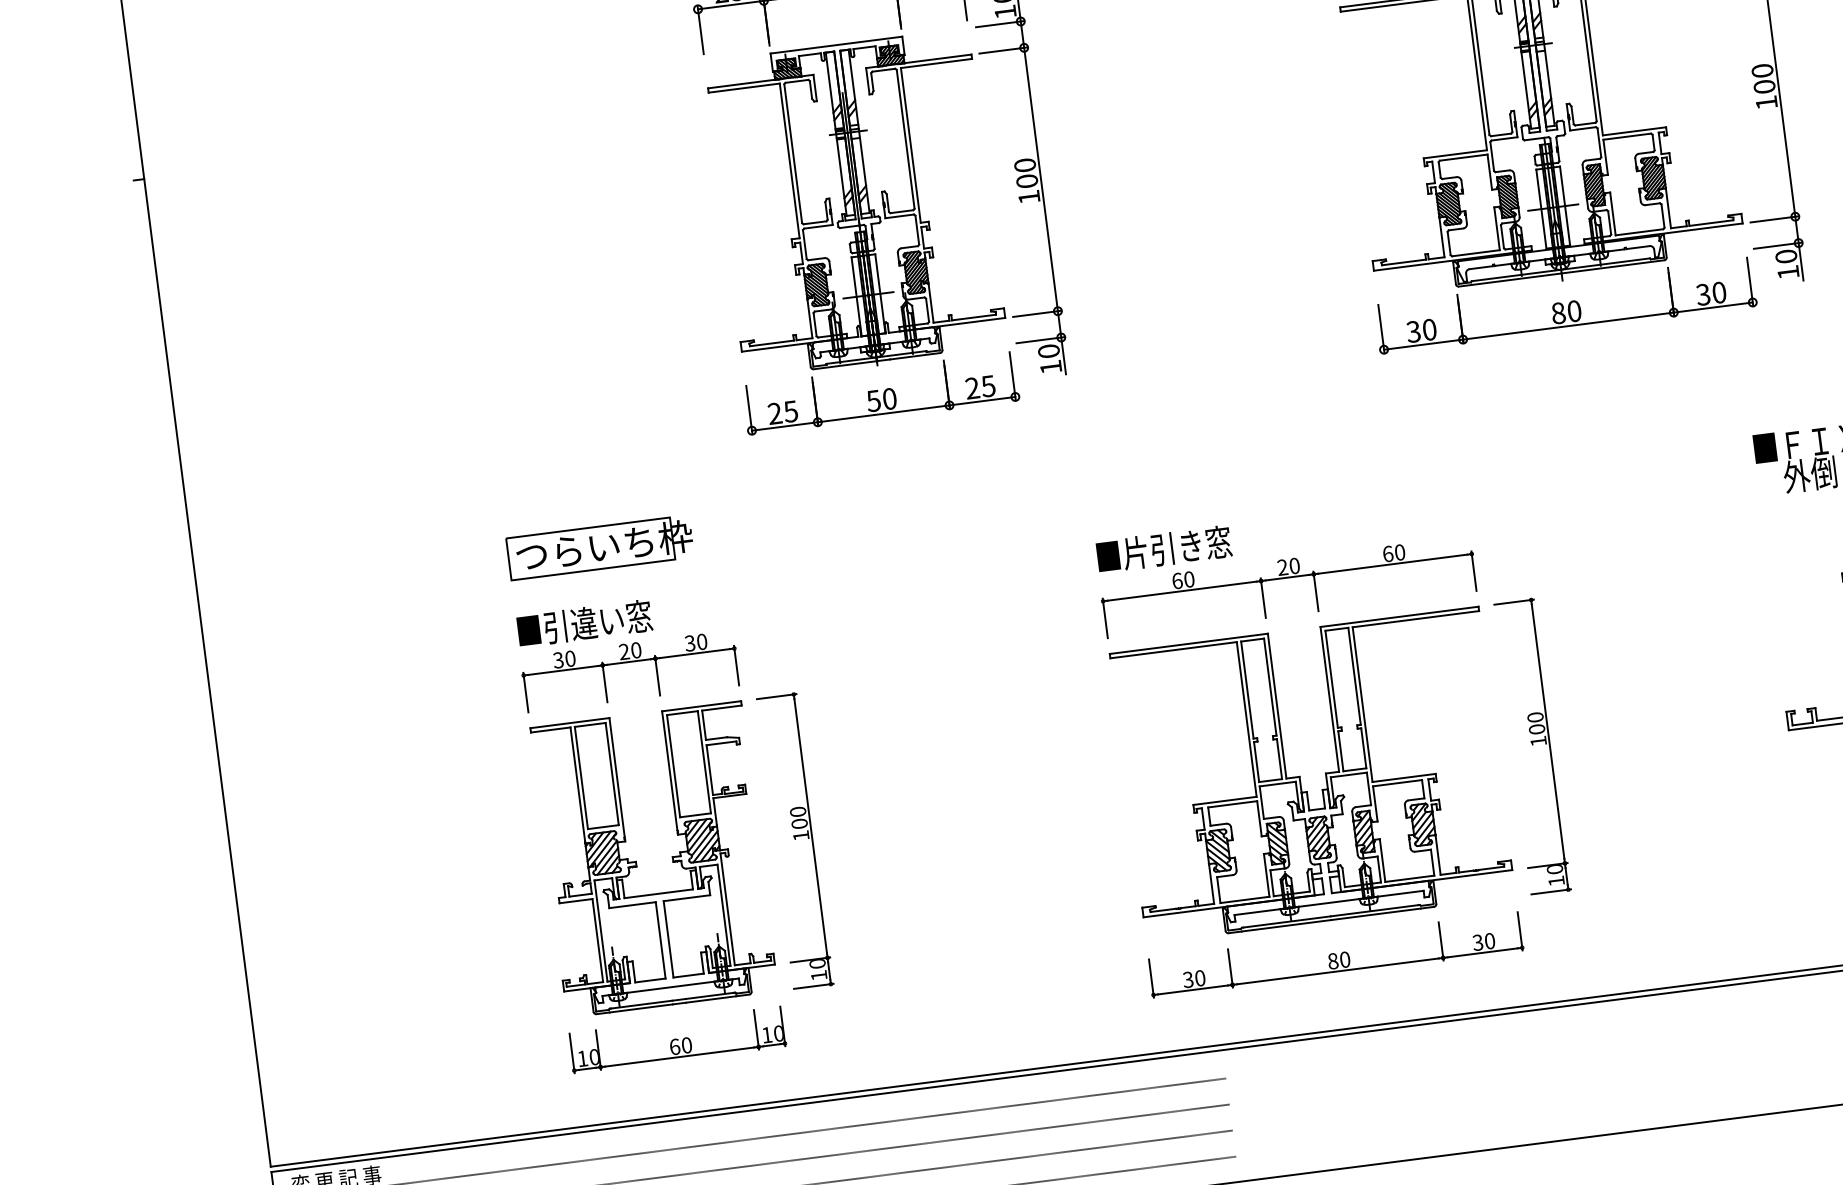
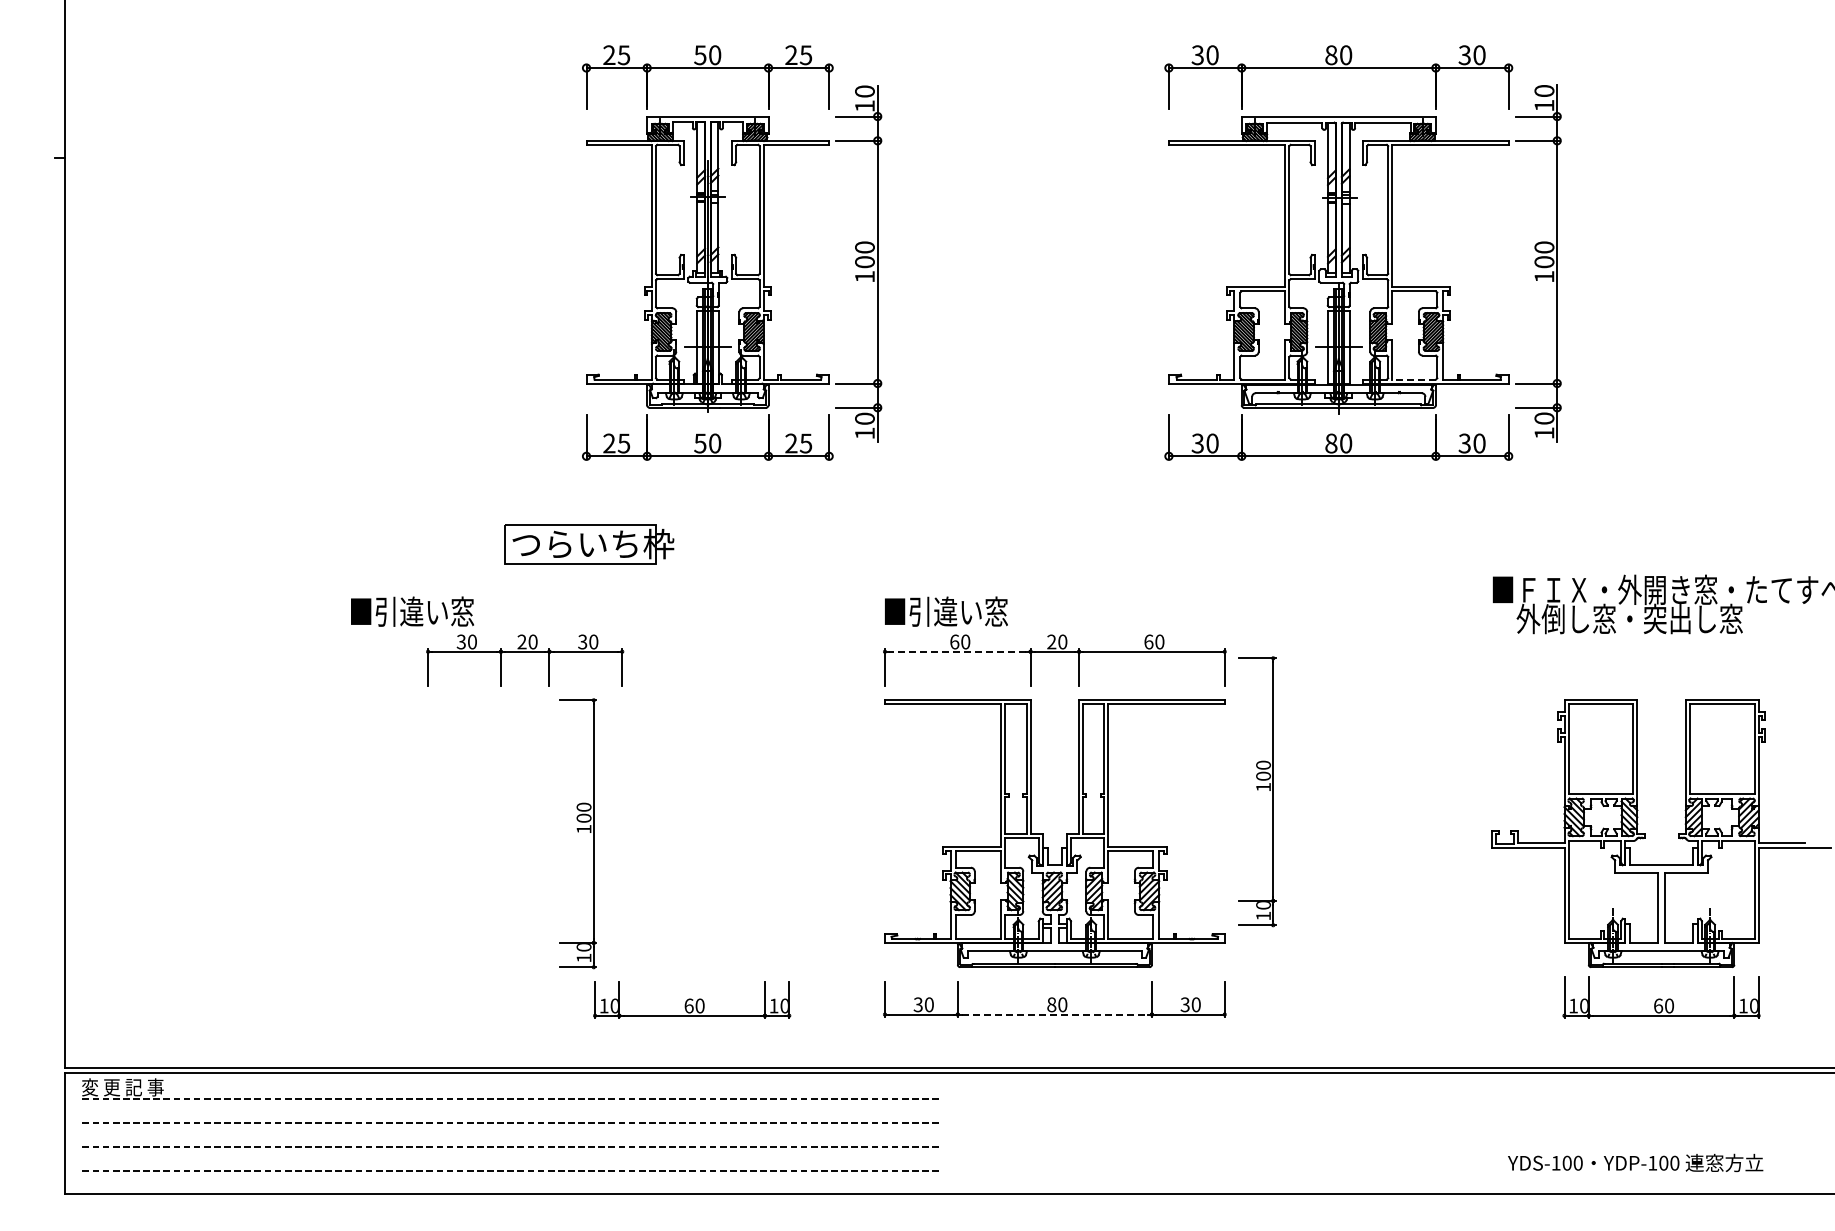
line: (1639, 232) -> (1414, 379), solid -> dashed
part: (600, 547) -> (589, 544), moved
text: (1163, 549) -> (945, 611), ■片引き窓 -> ■引違い窓
line: (1181, 590) -> (957, 651), solid -> dashed
part: (629, 662) -> (525, 652), moved
part: (1532, 746) -> (1257, 791), moved
part: (636, 861) -> (431, 833), removed
line: (1337, 971) -> (1054, 1014), solid -> dashed
part: (677, 1039) -> (692, 999), moved

